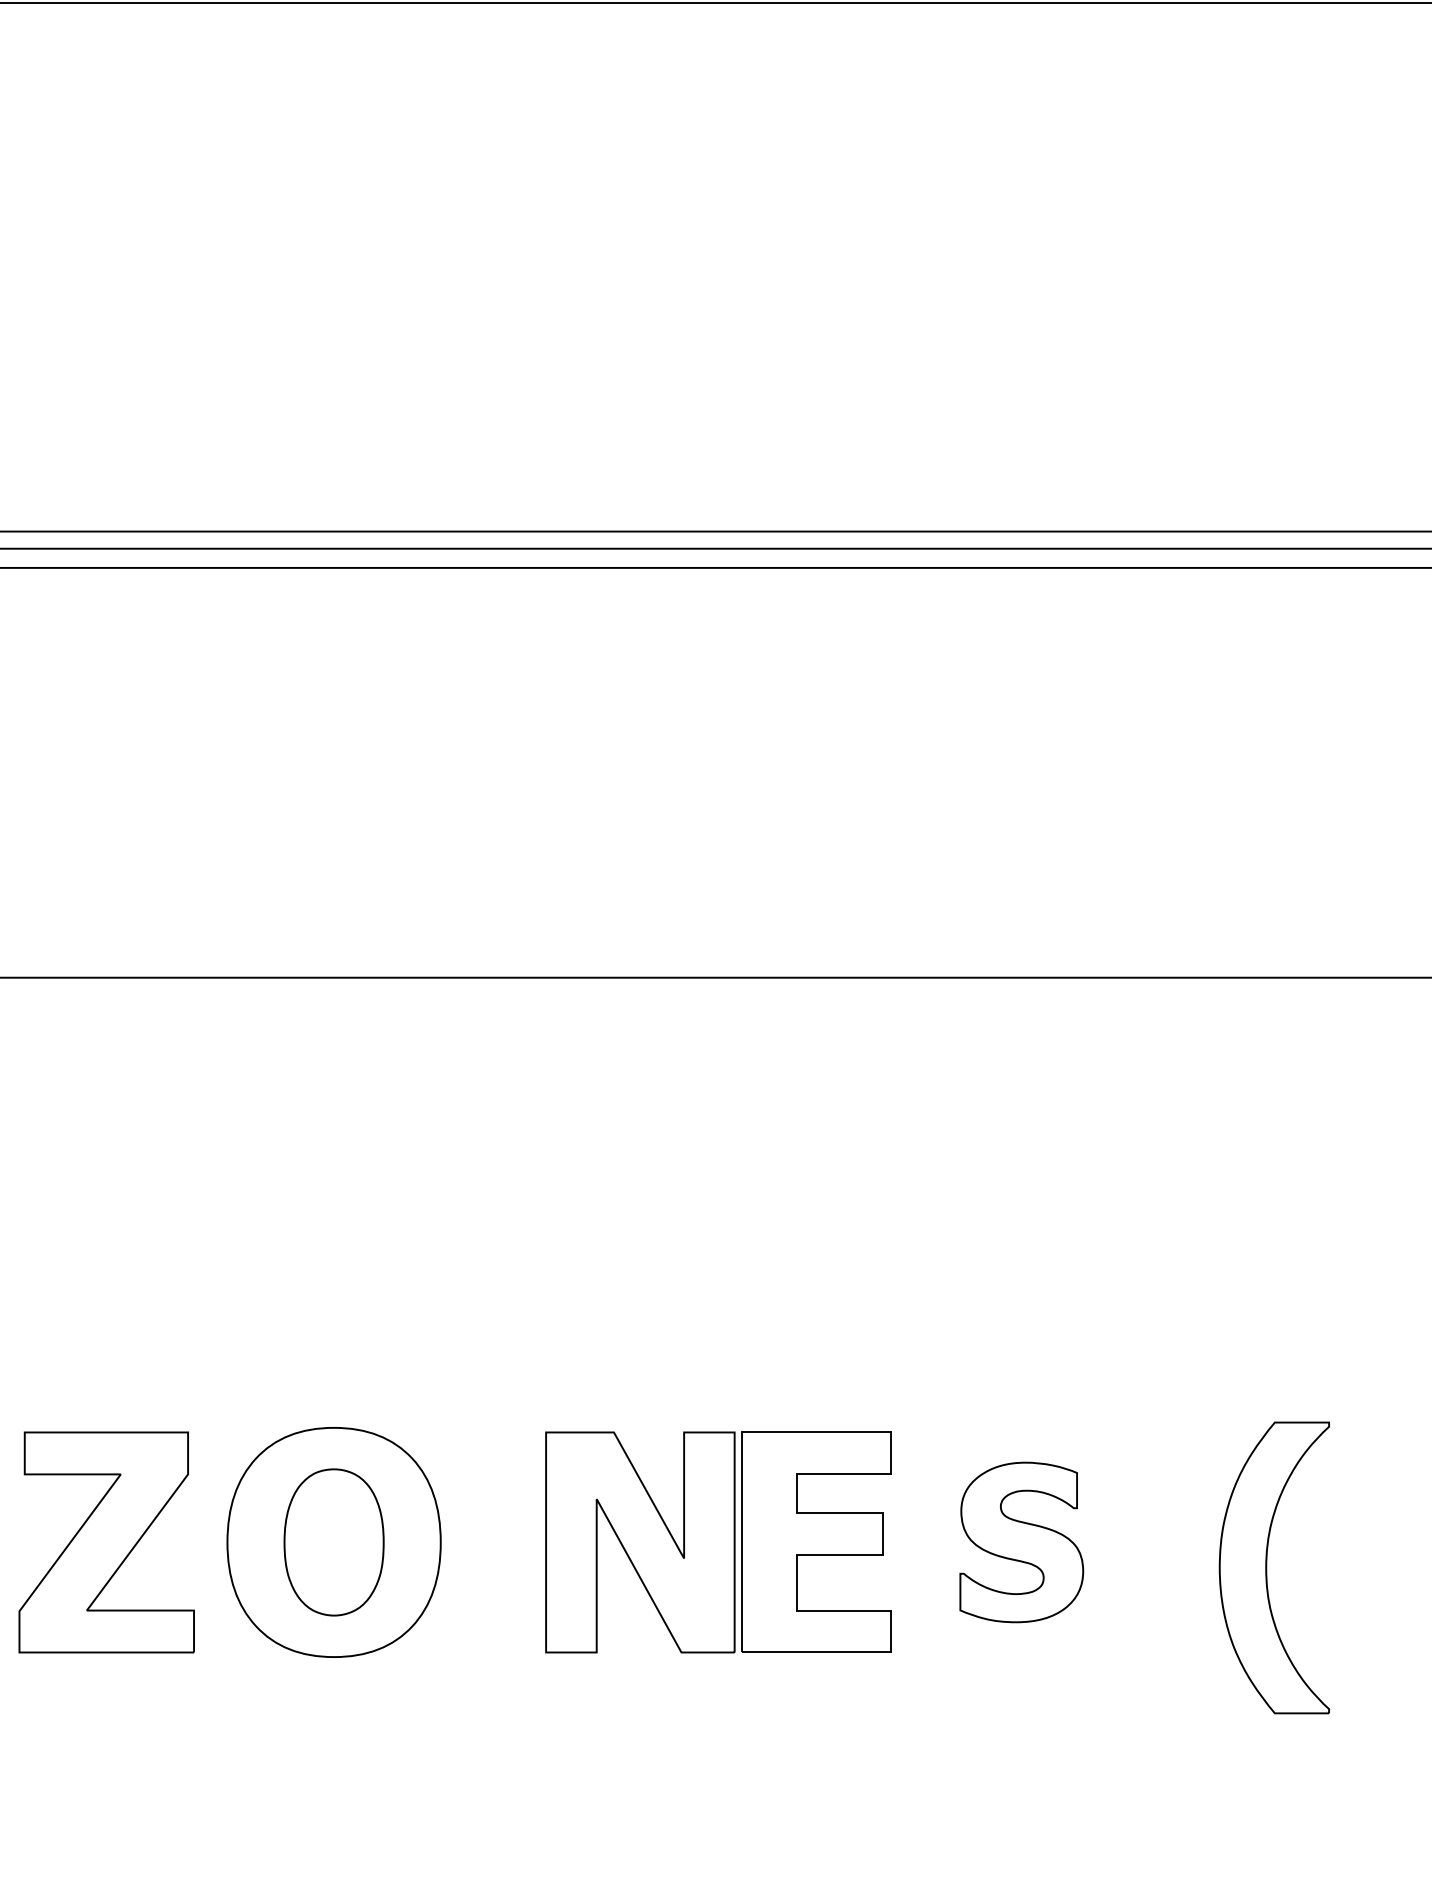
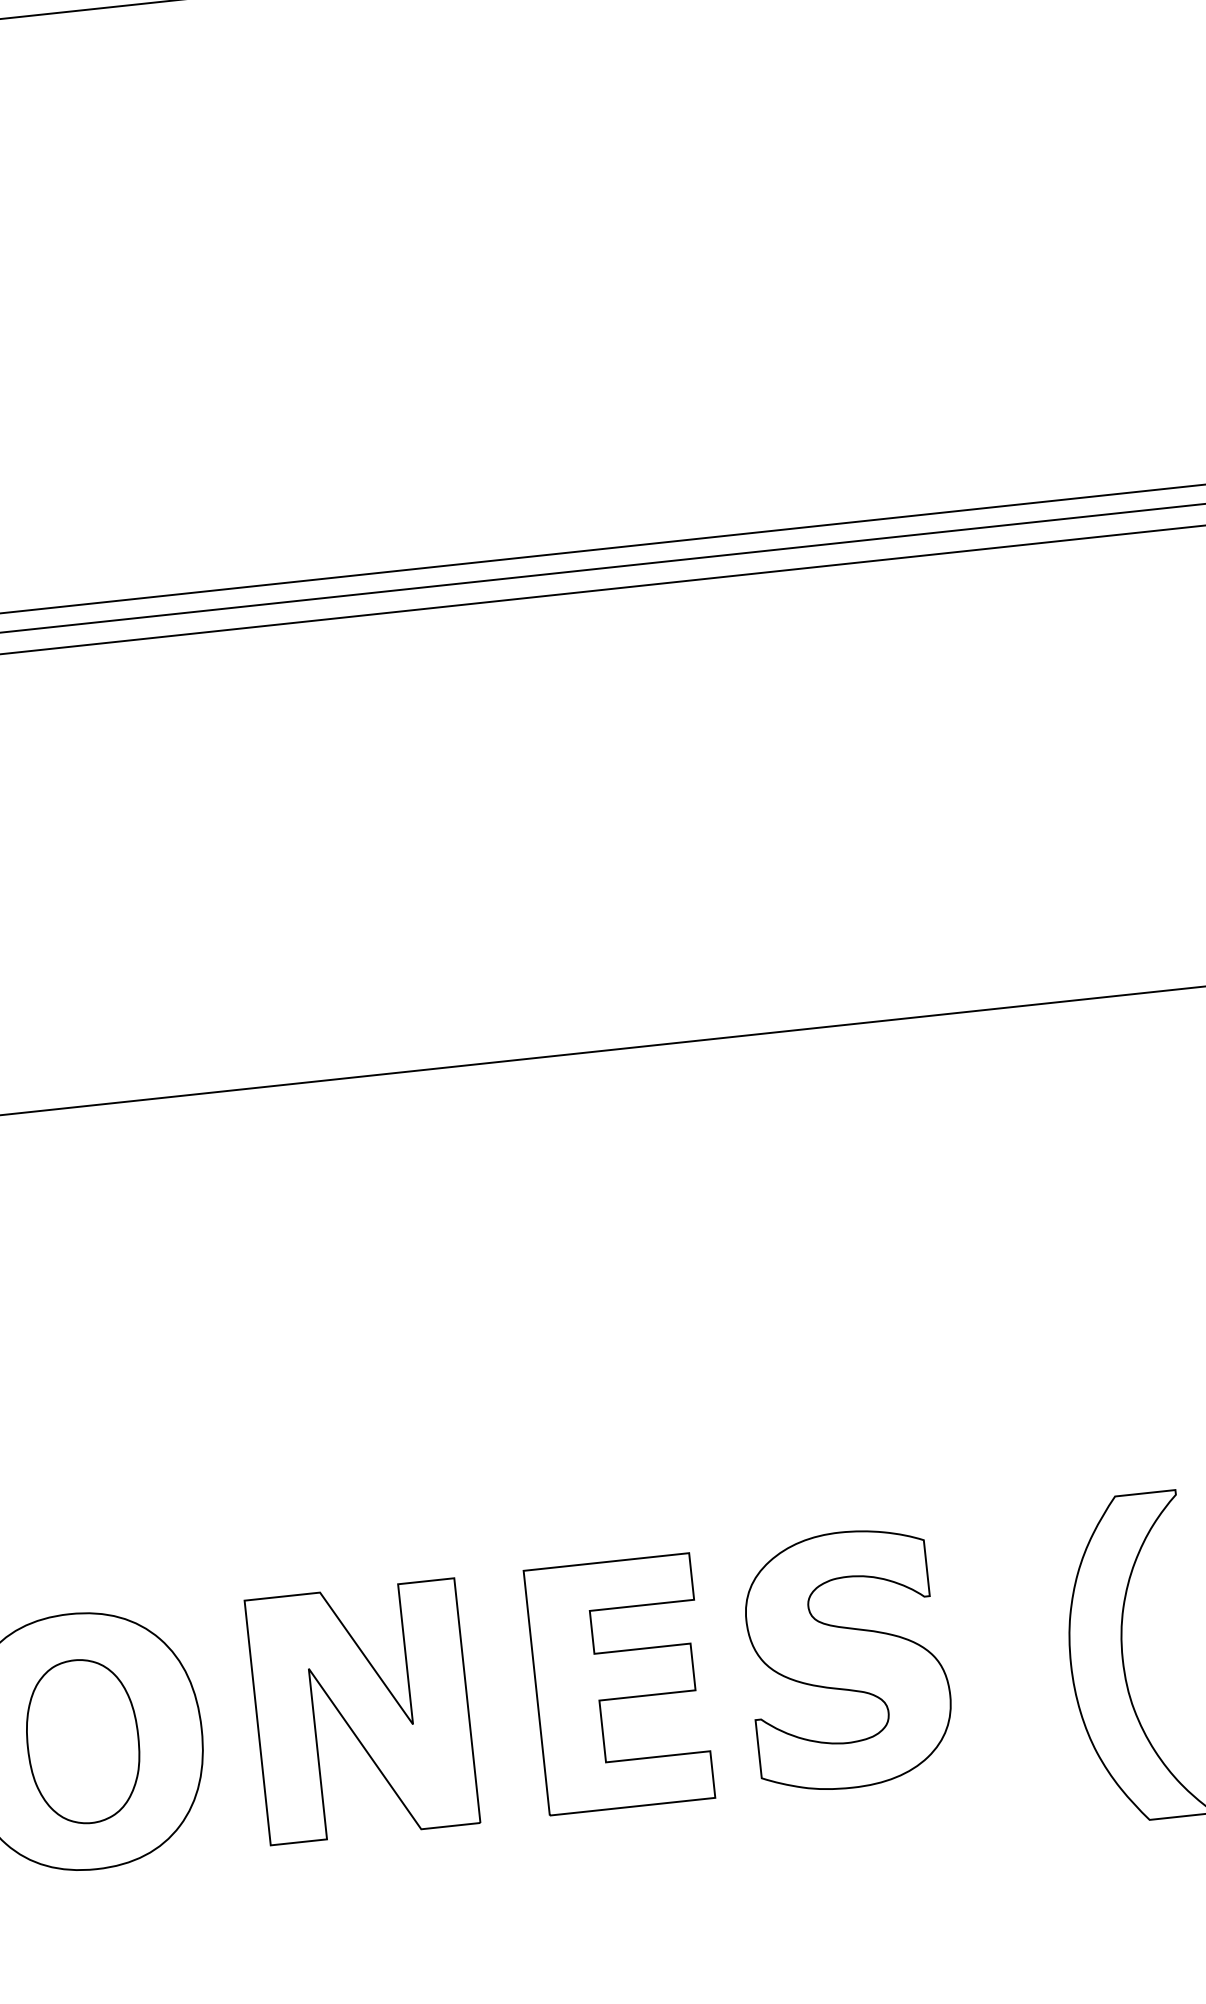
part: (640, 1542) -> (362, 1711), moved
part: (1021, 1542) -> (847, 1660), size x1.43

